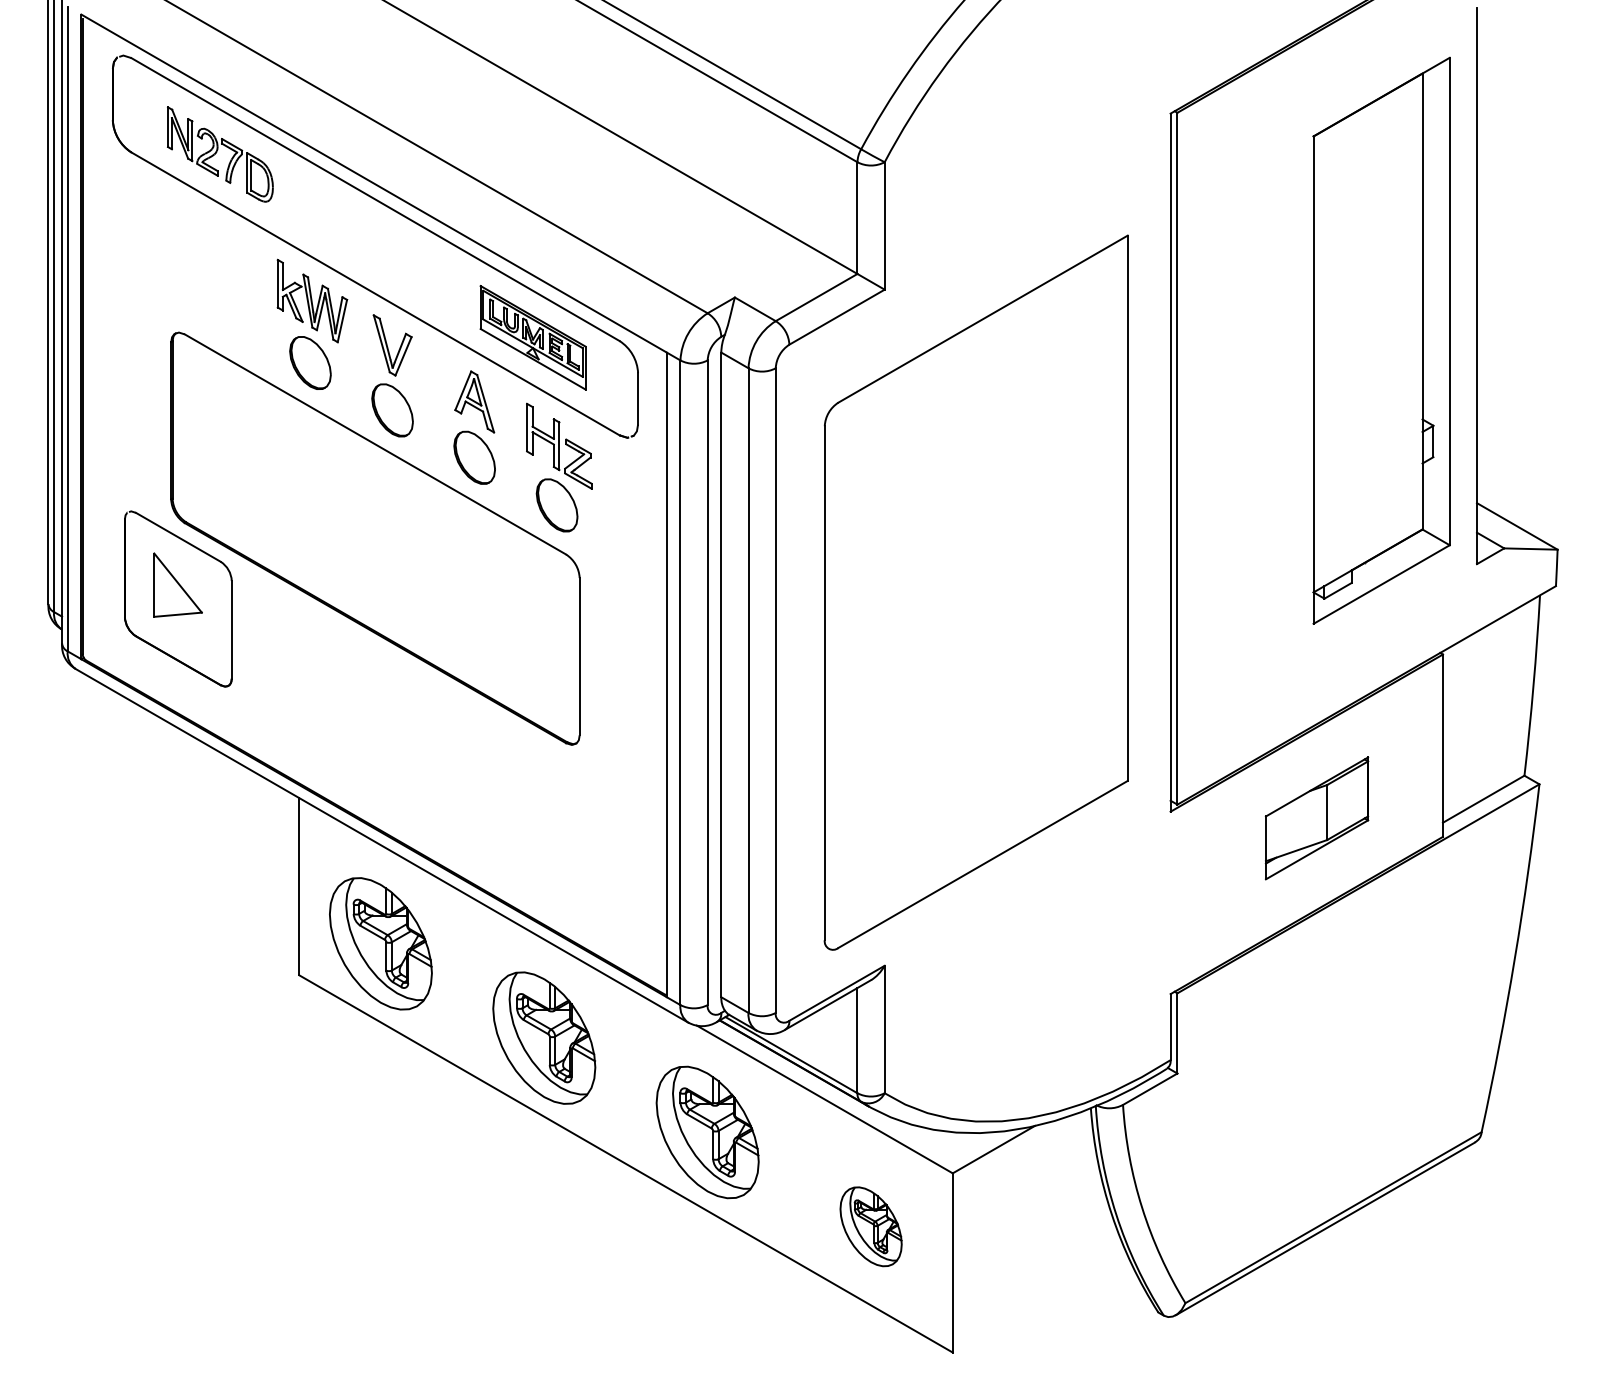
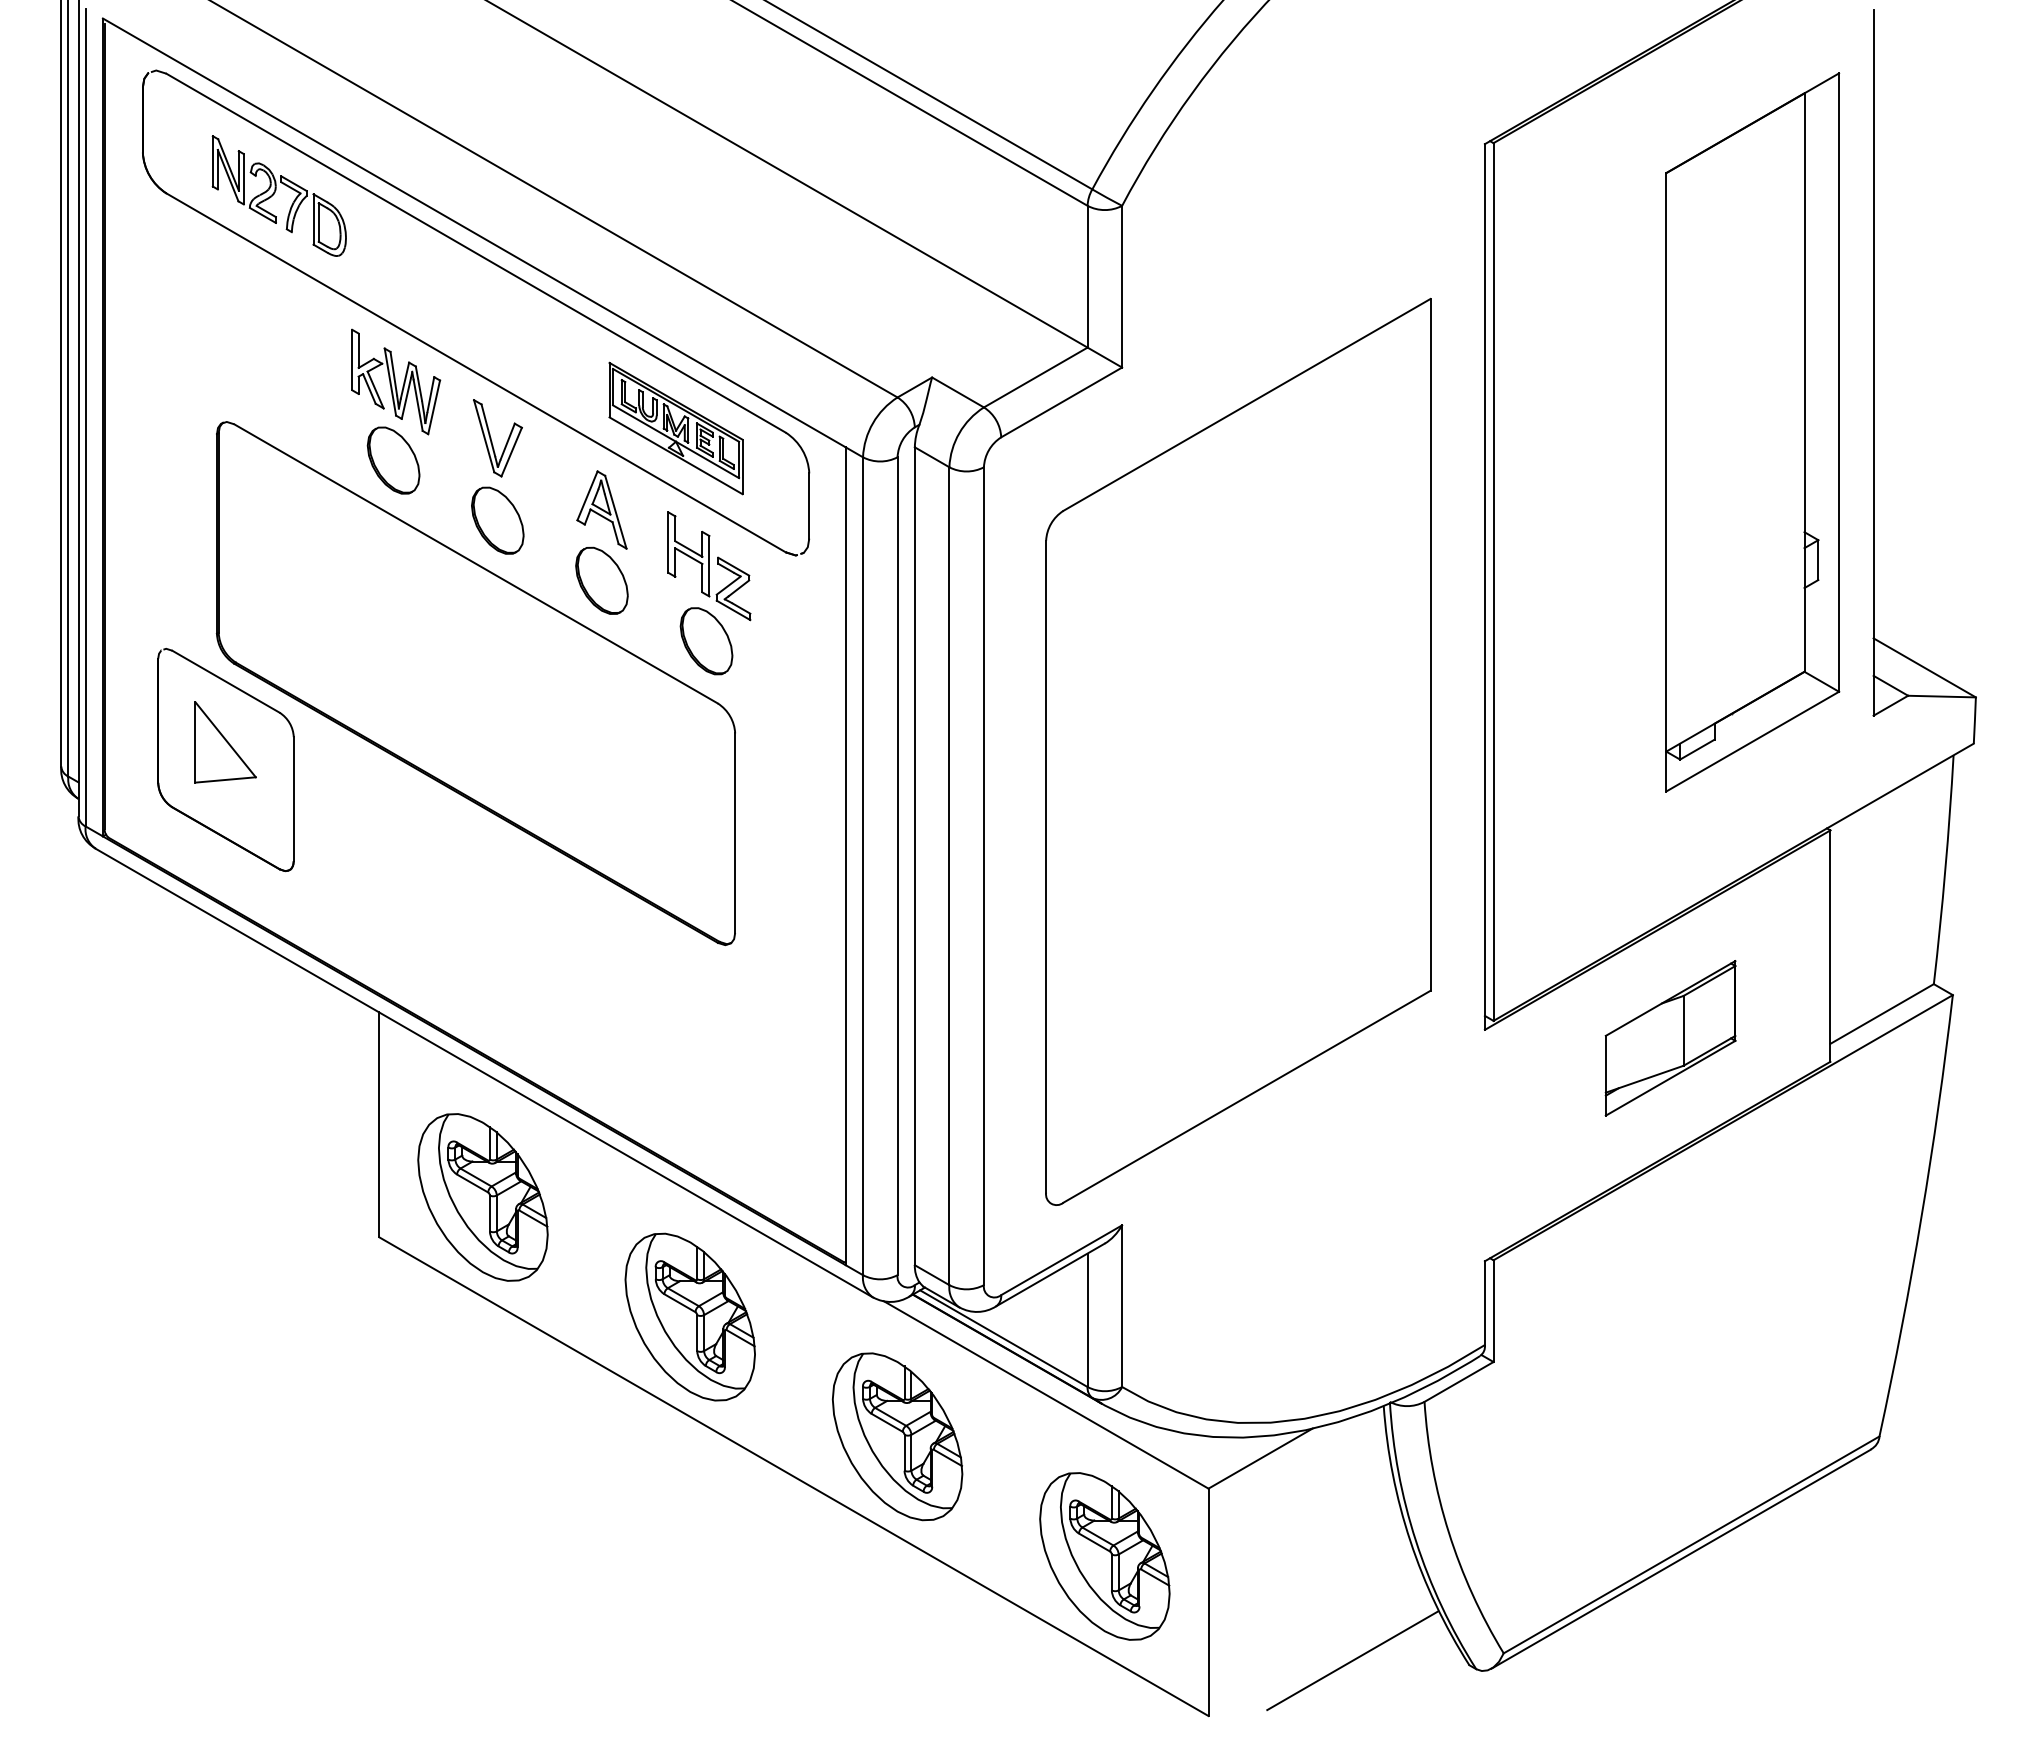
part: (870, 1226) -> (1104, 1556), size x1.67
line: (1066, 1308) -> (1352, 1660), added

